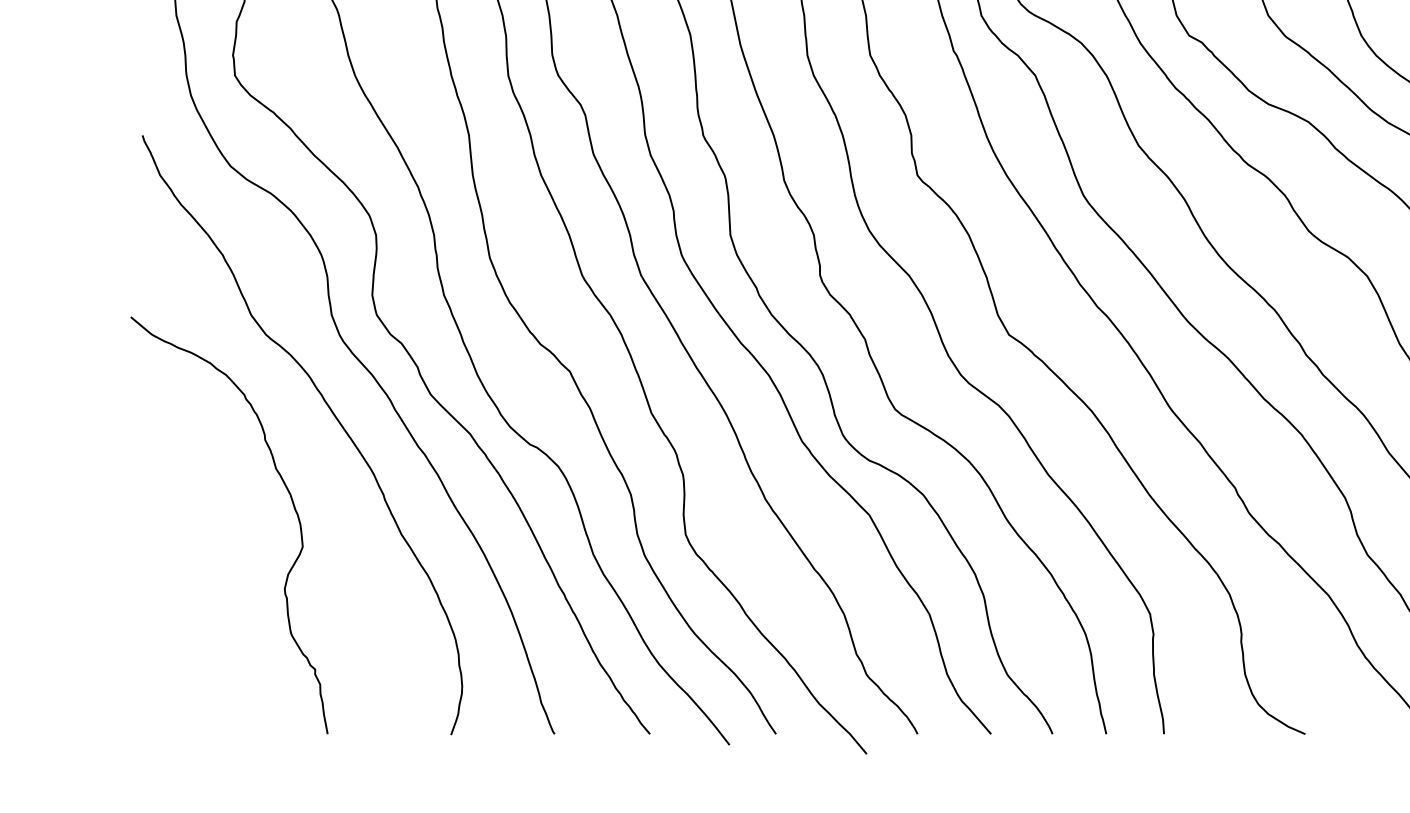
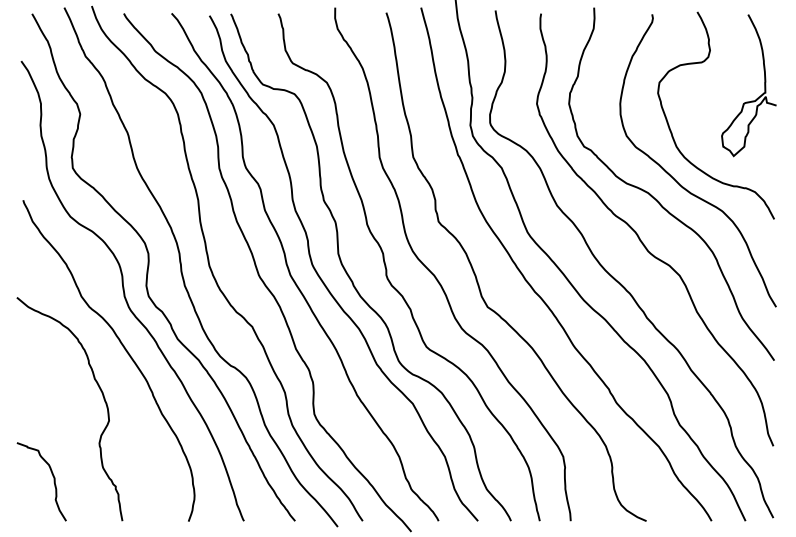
curve: (198, 660) -> (53, 481), added

